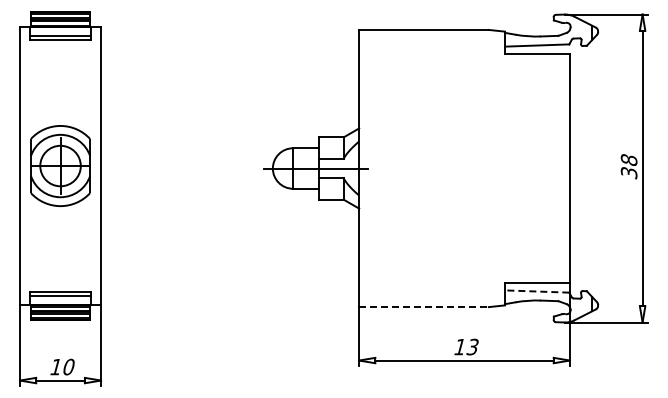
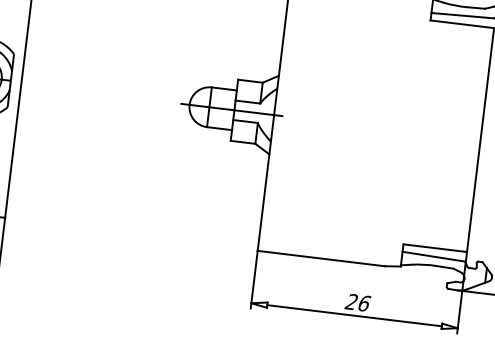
line: (536, 291) -> (433, 256), dashed -> solid
line: (424, 307) -> (321, 259), dashed -> solid
text: (466, 346) -> (358, 302), 13 -> 26

